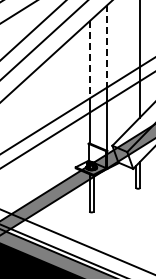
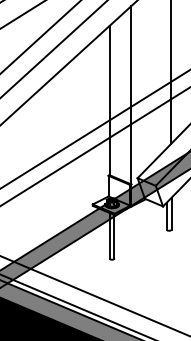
line: (107, 46) -> (131, 56), dashed -> solid
line: (89, 59) -> (109, 72), dashed -> solid

